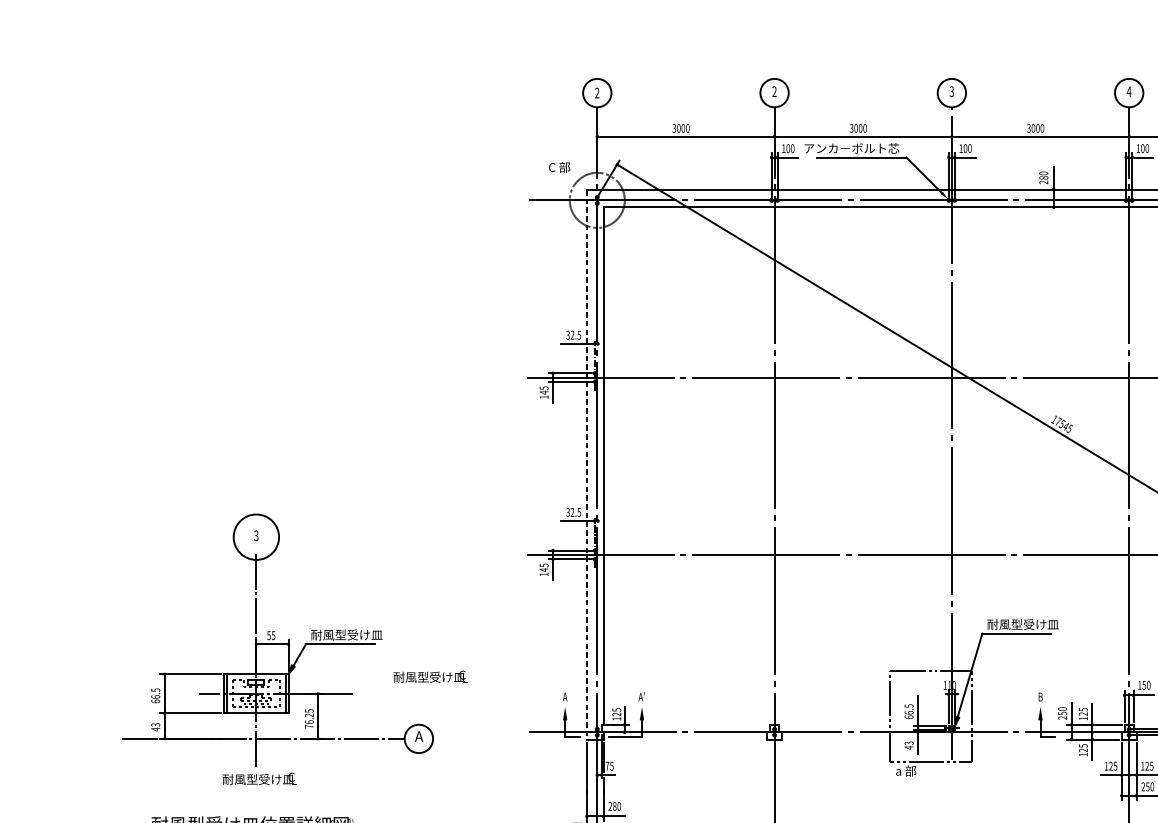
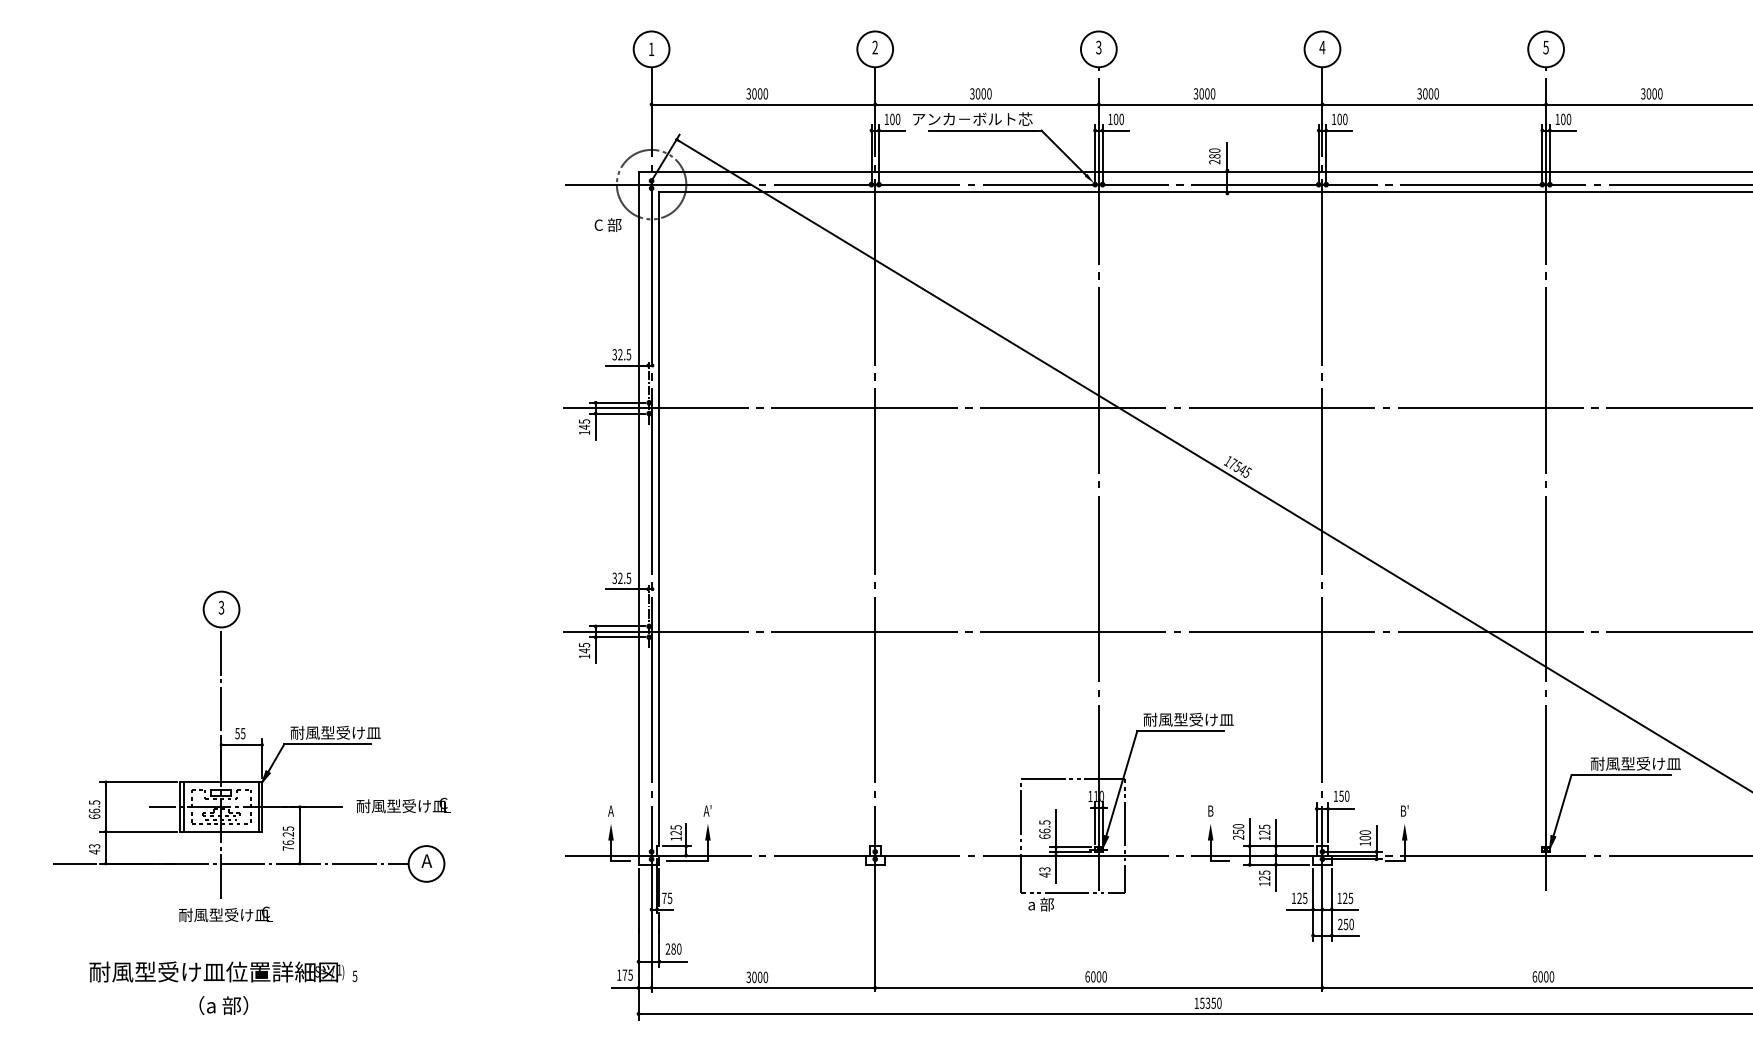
text: (597, 92) -> (651, 48), 2 -> 1
text: (559, 166) -> (607, 224), moved
line: (586, 465) -> (638, 518), dashed -> solid
circle: (256, 537) -> (221, 609), size x0.62
text: (430, 676) -> (403, 805), moved

